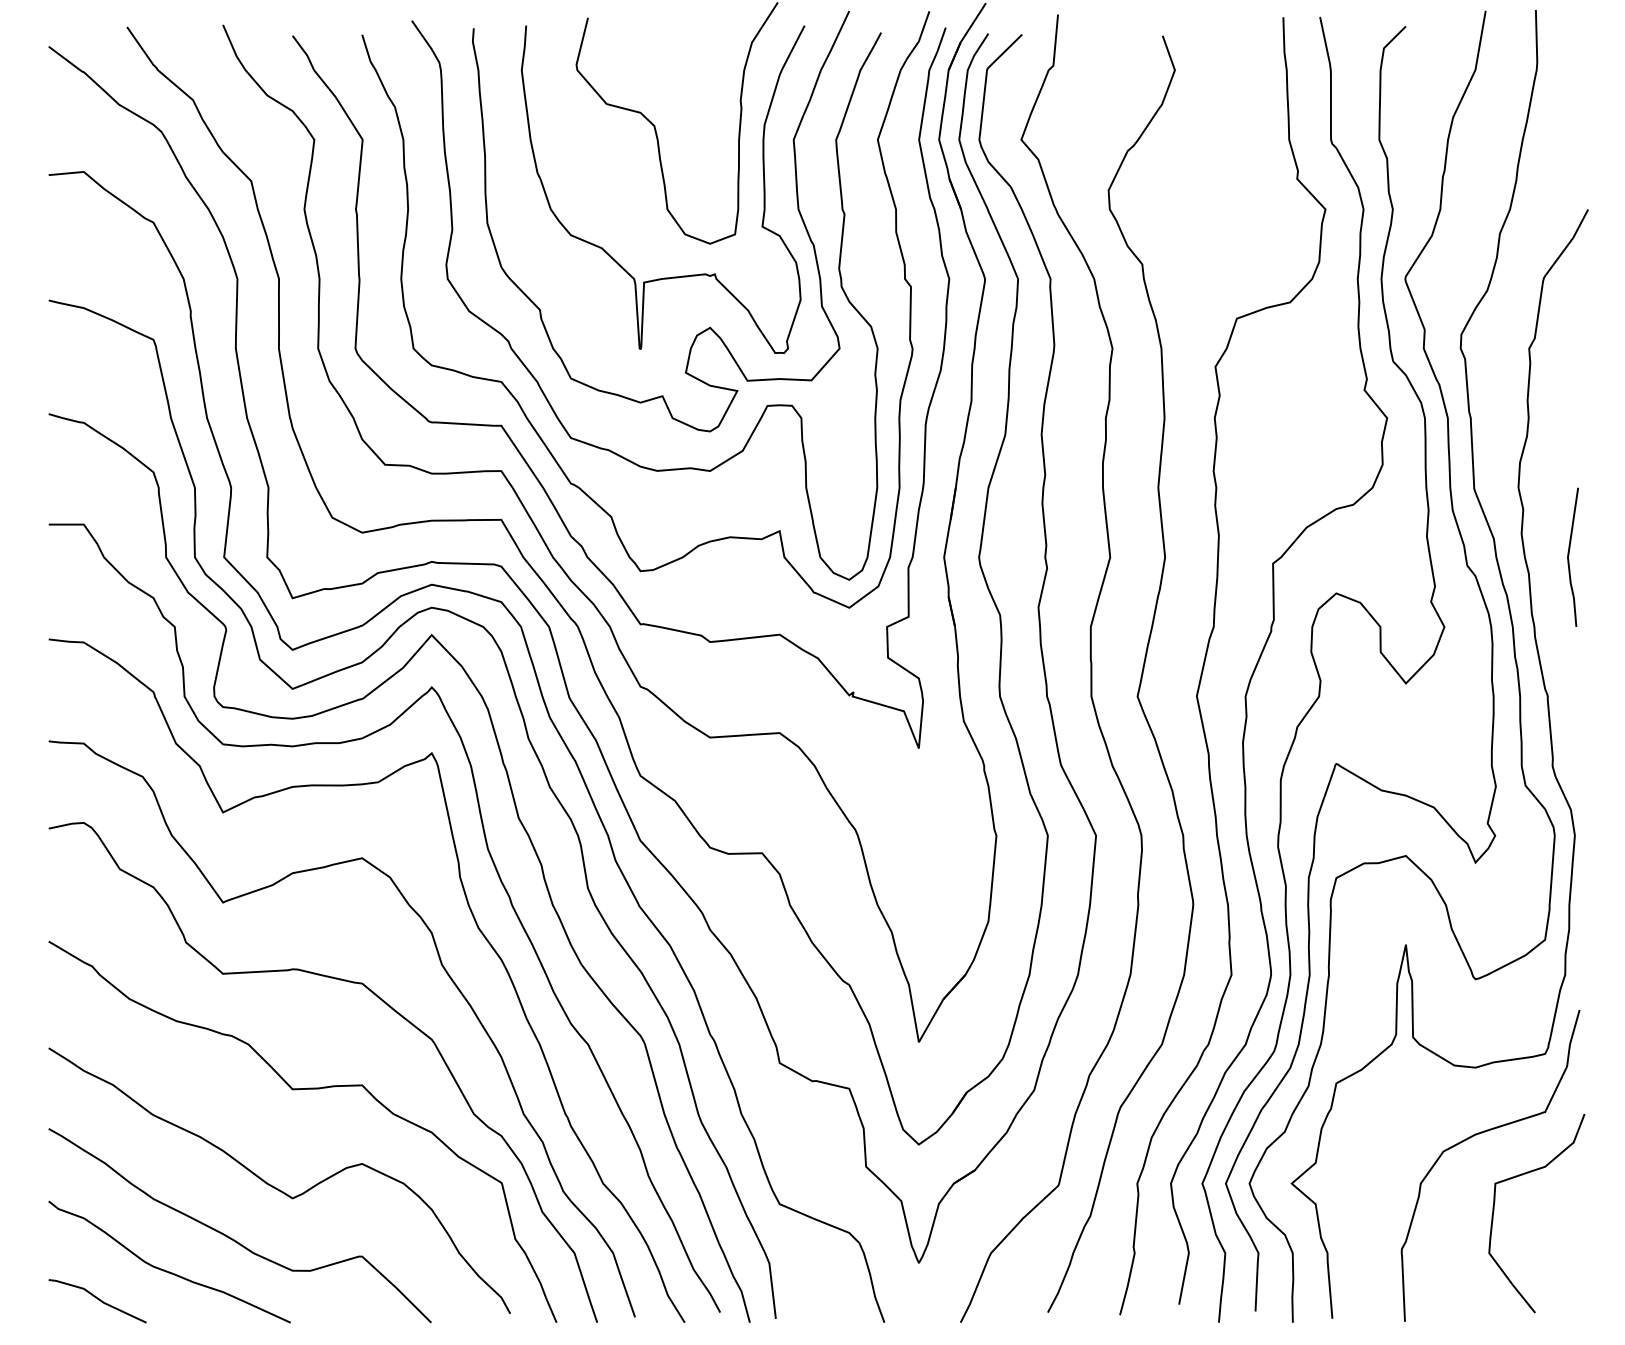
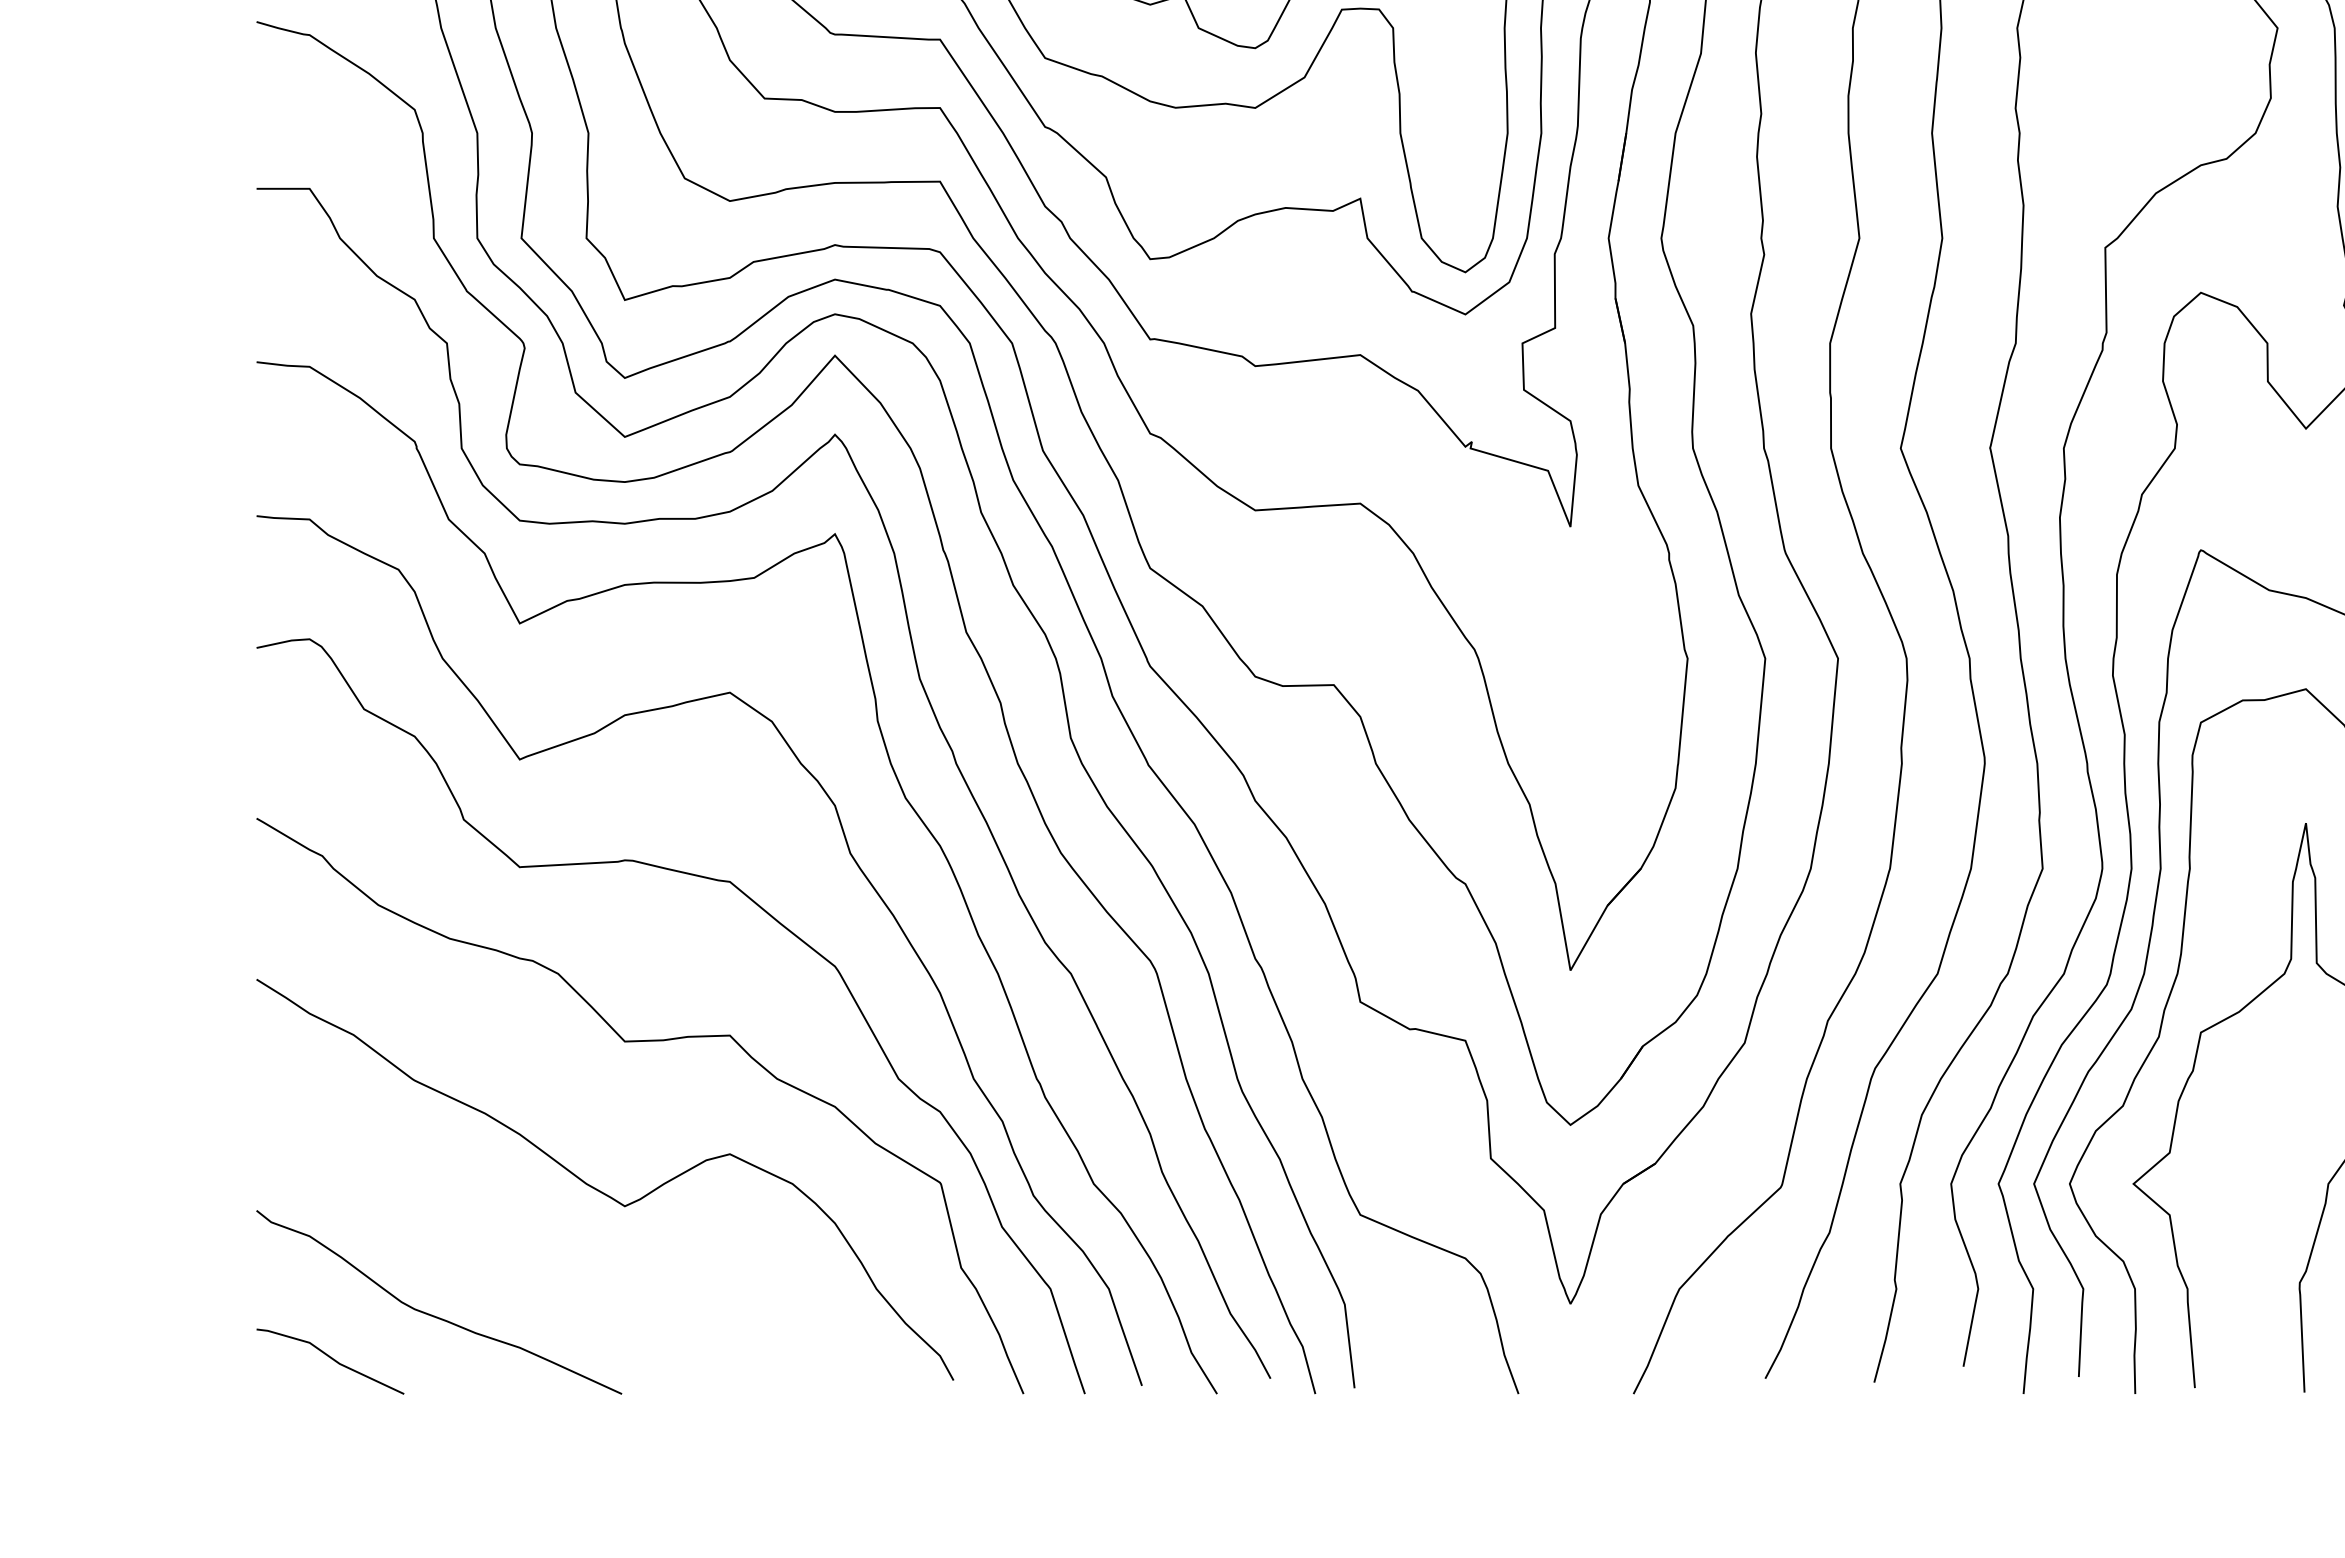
curve: (231, 1237) -> (532, 1265), removed

